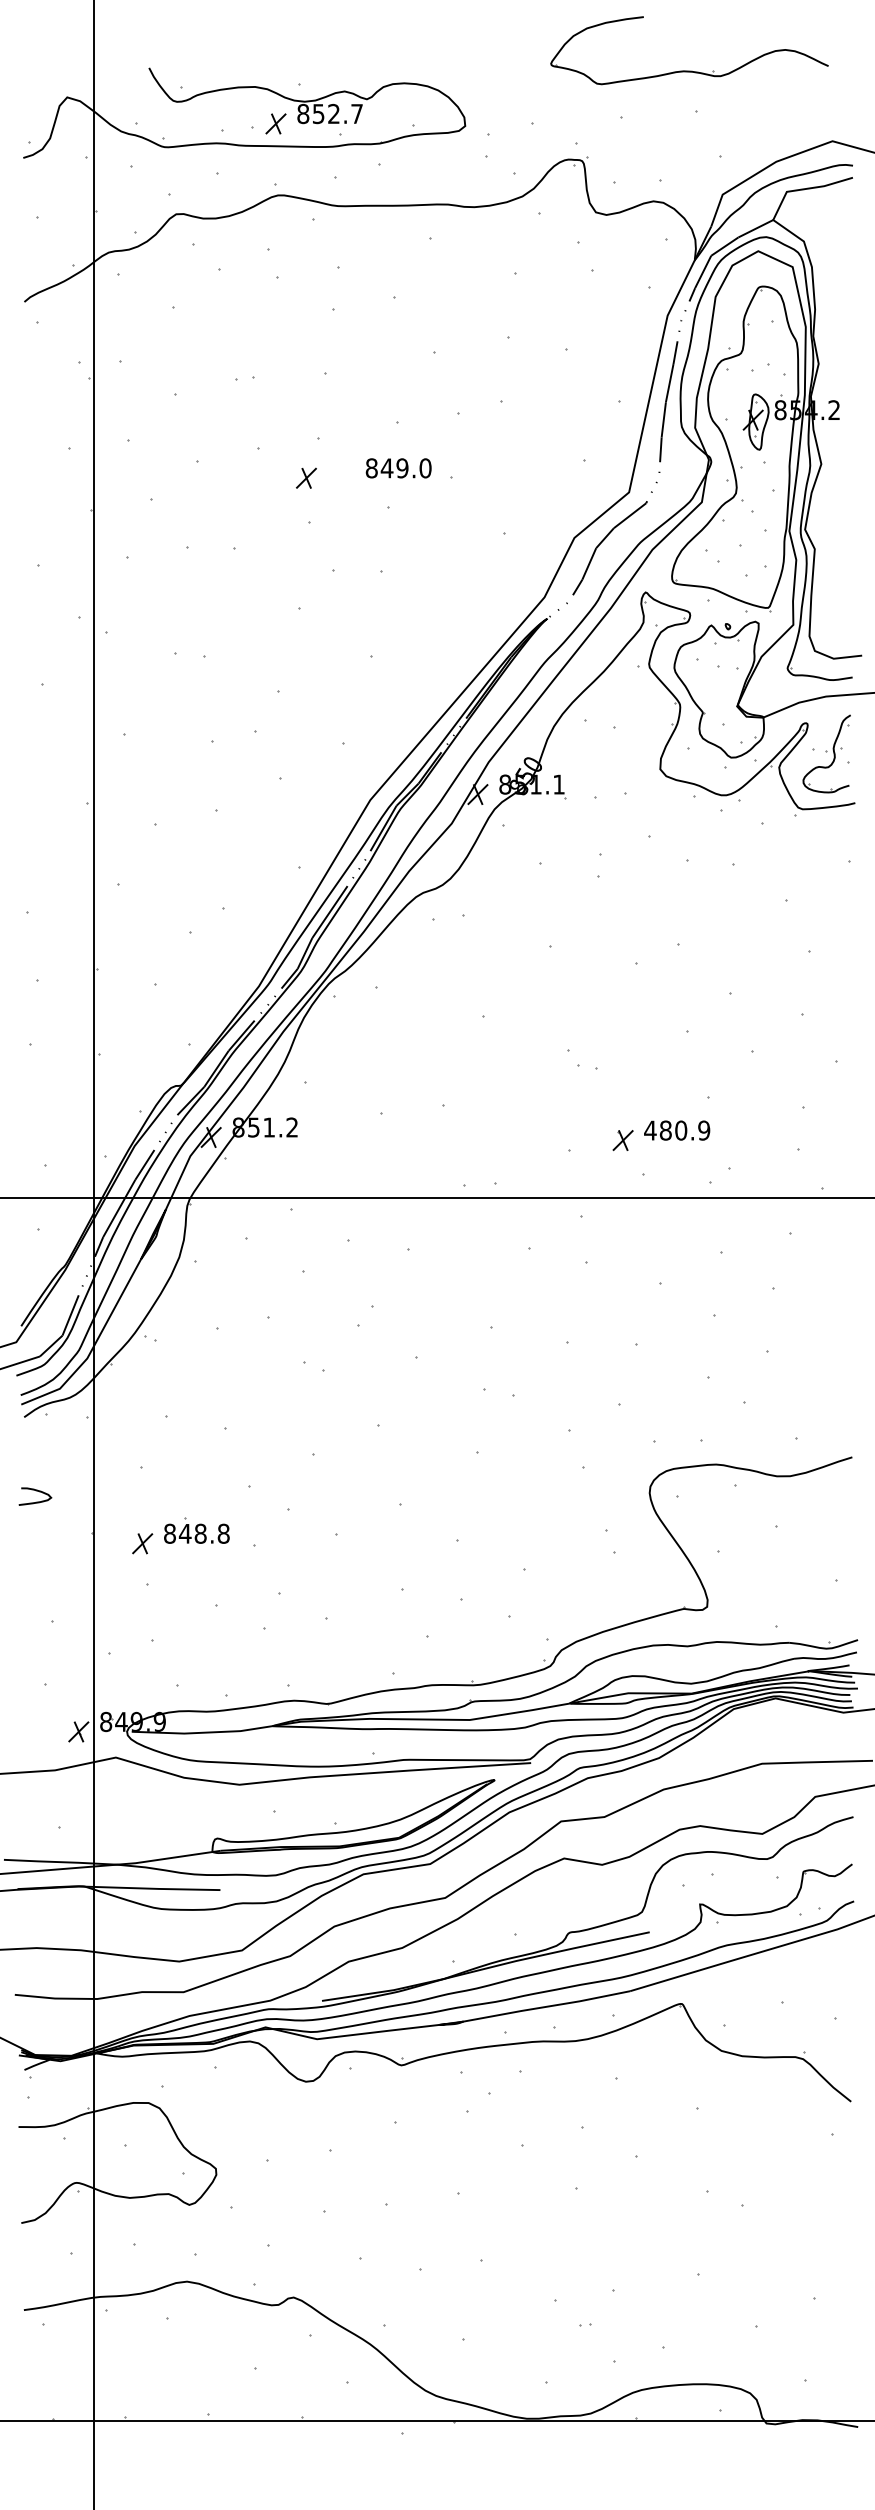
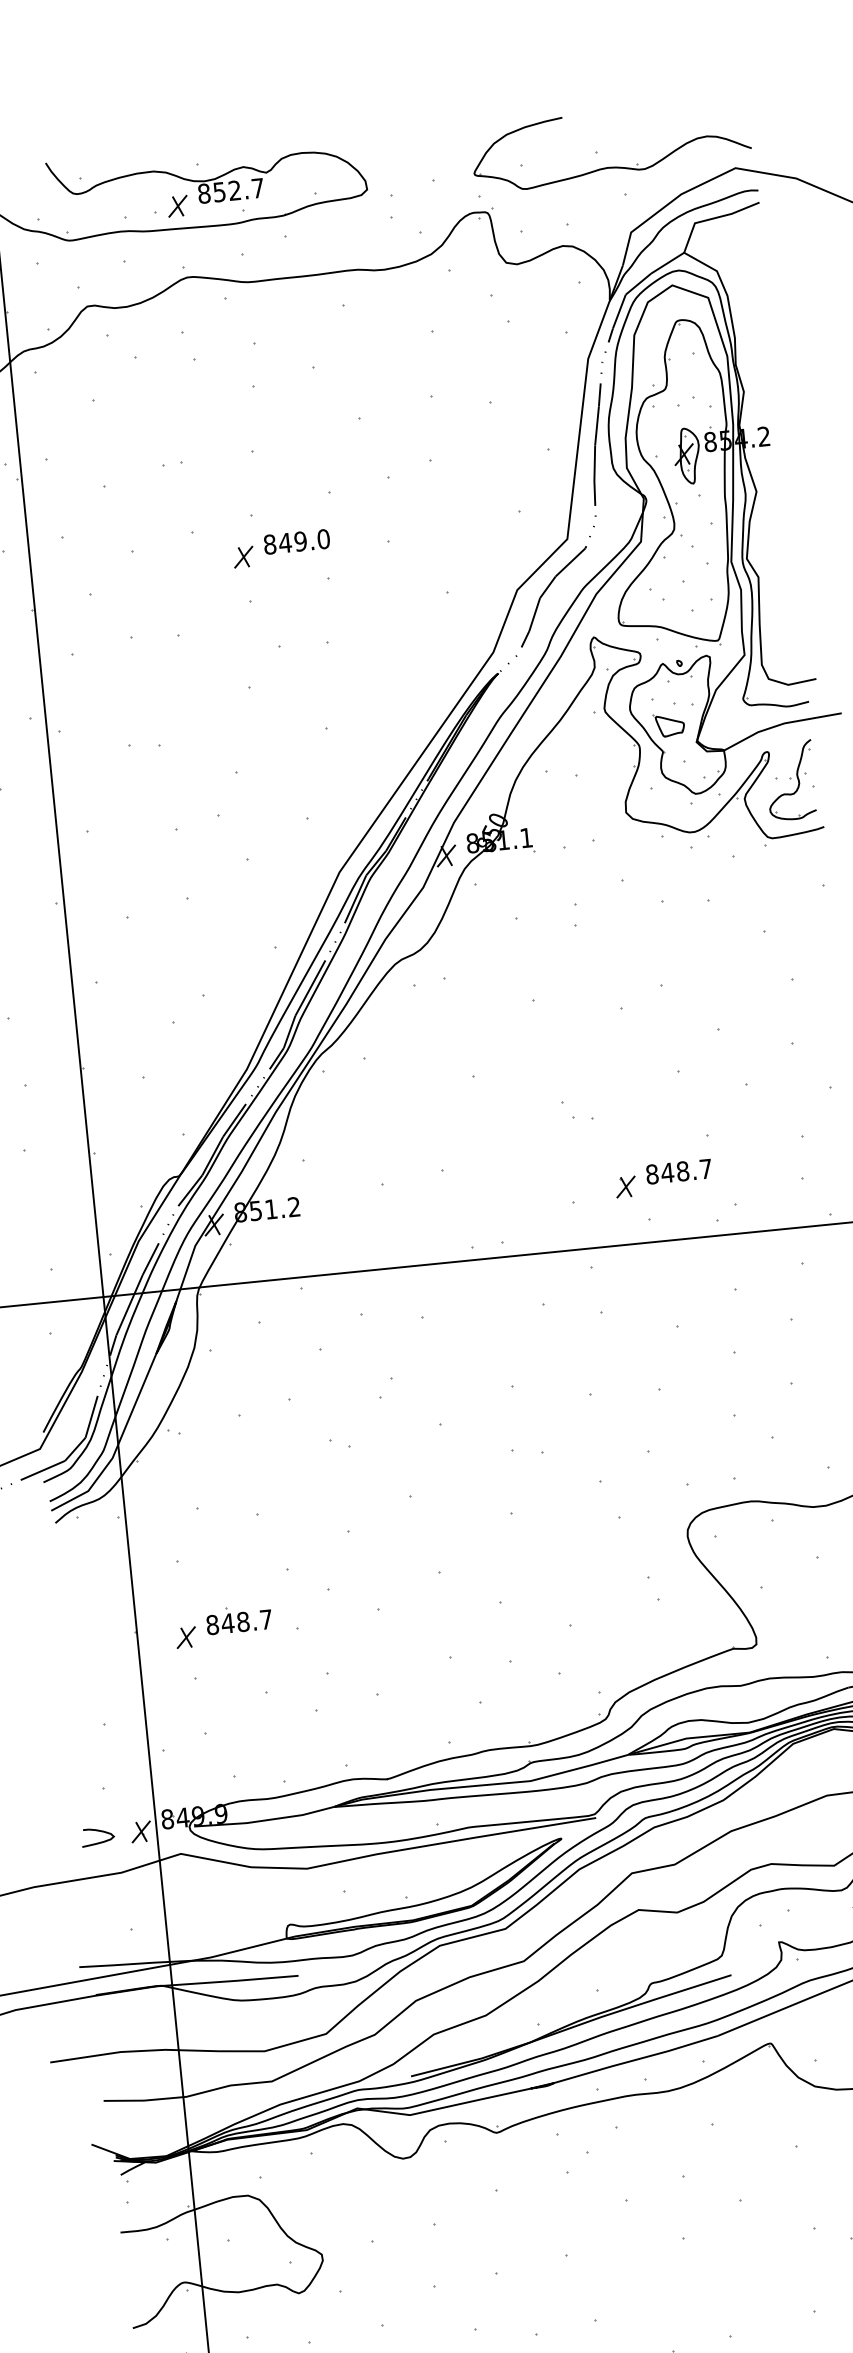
part: (689, 70) -> (613, 166), moved
text: (398, 468) -> (296, 542), moved
part: (711, 686) -> (669, 724), added
text: (677, 1130) -> (679, 1171), 480.9 -> 848.7
curve: (36, 1491) -> (98, 1831), moved
text: (223, 1533) -> (266, 1619), 848.8 -> 848.7

